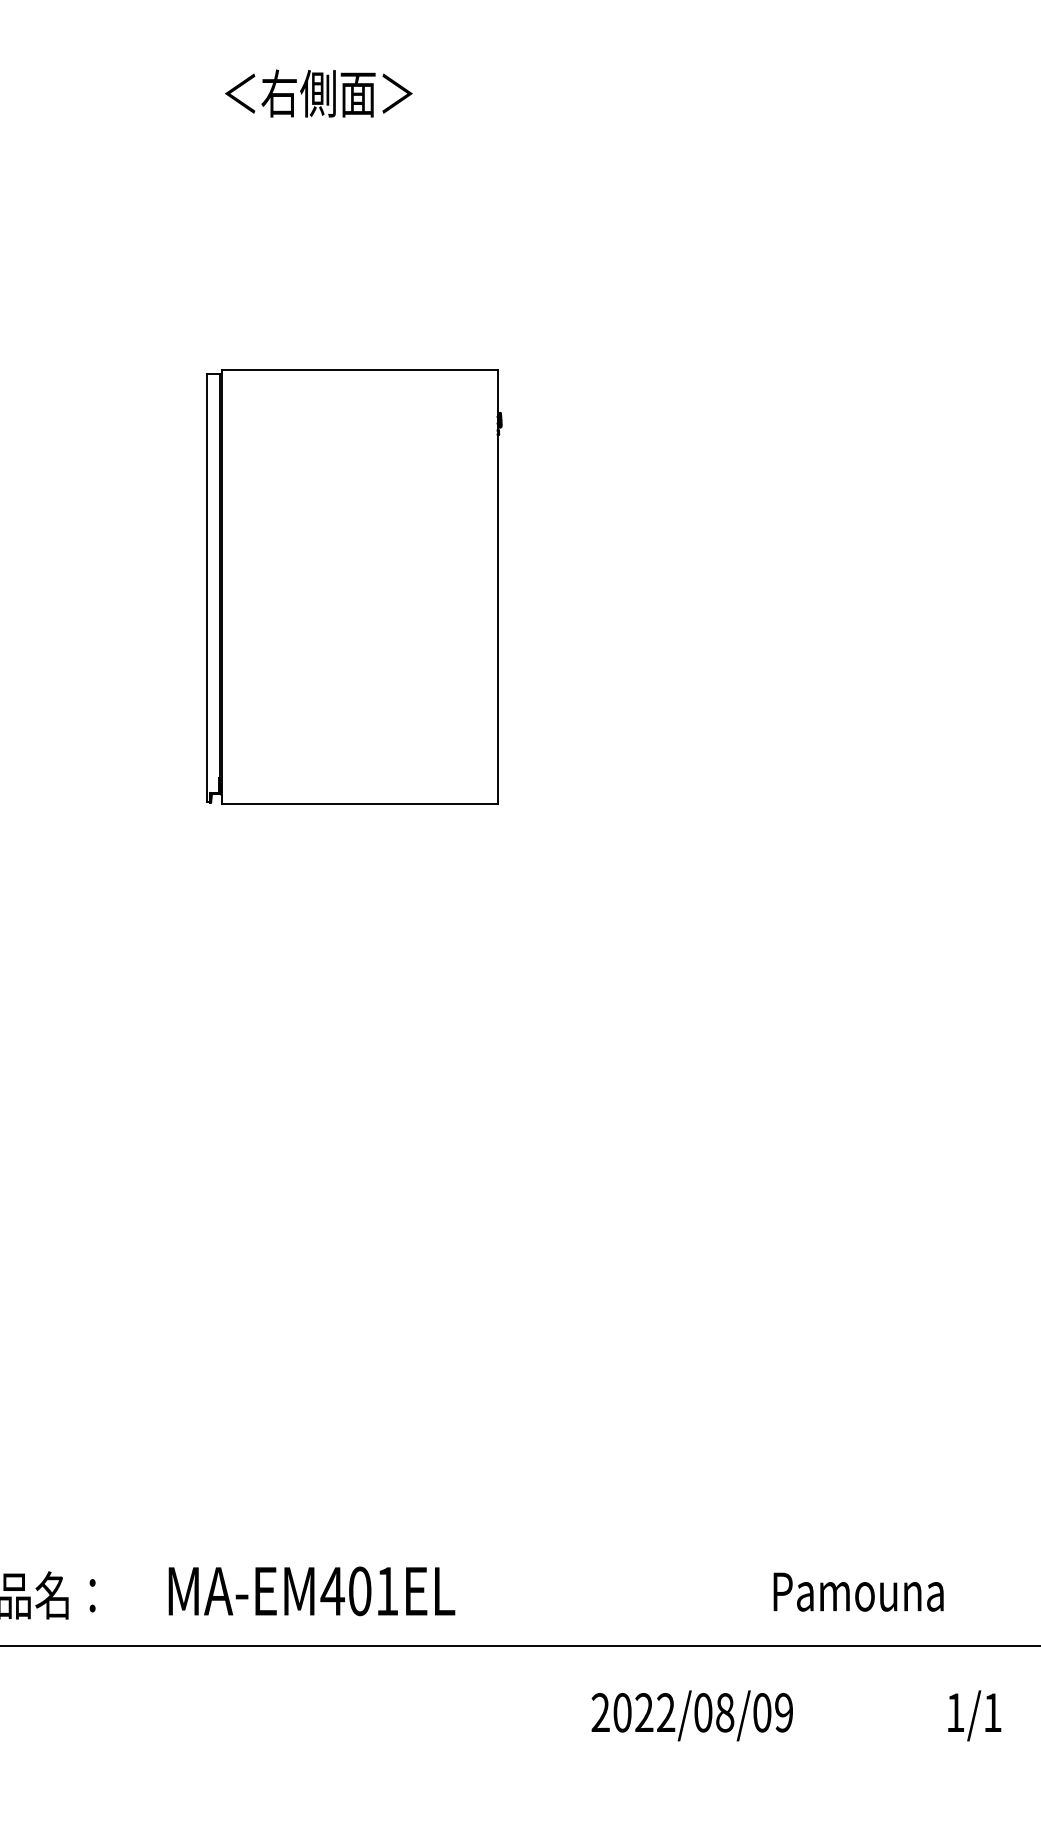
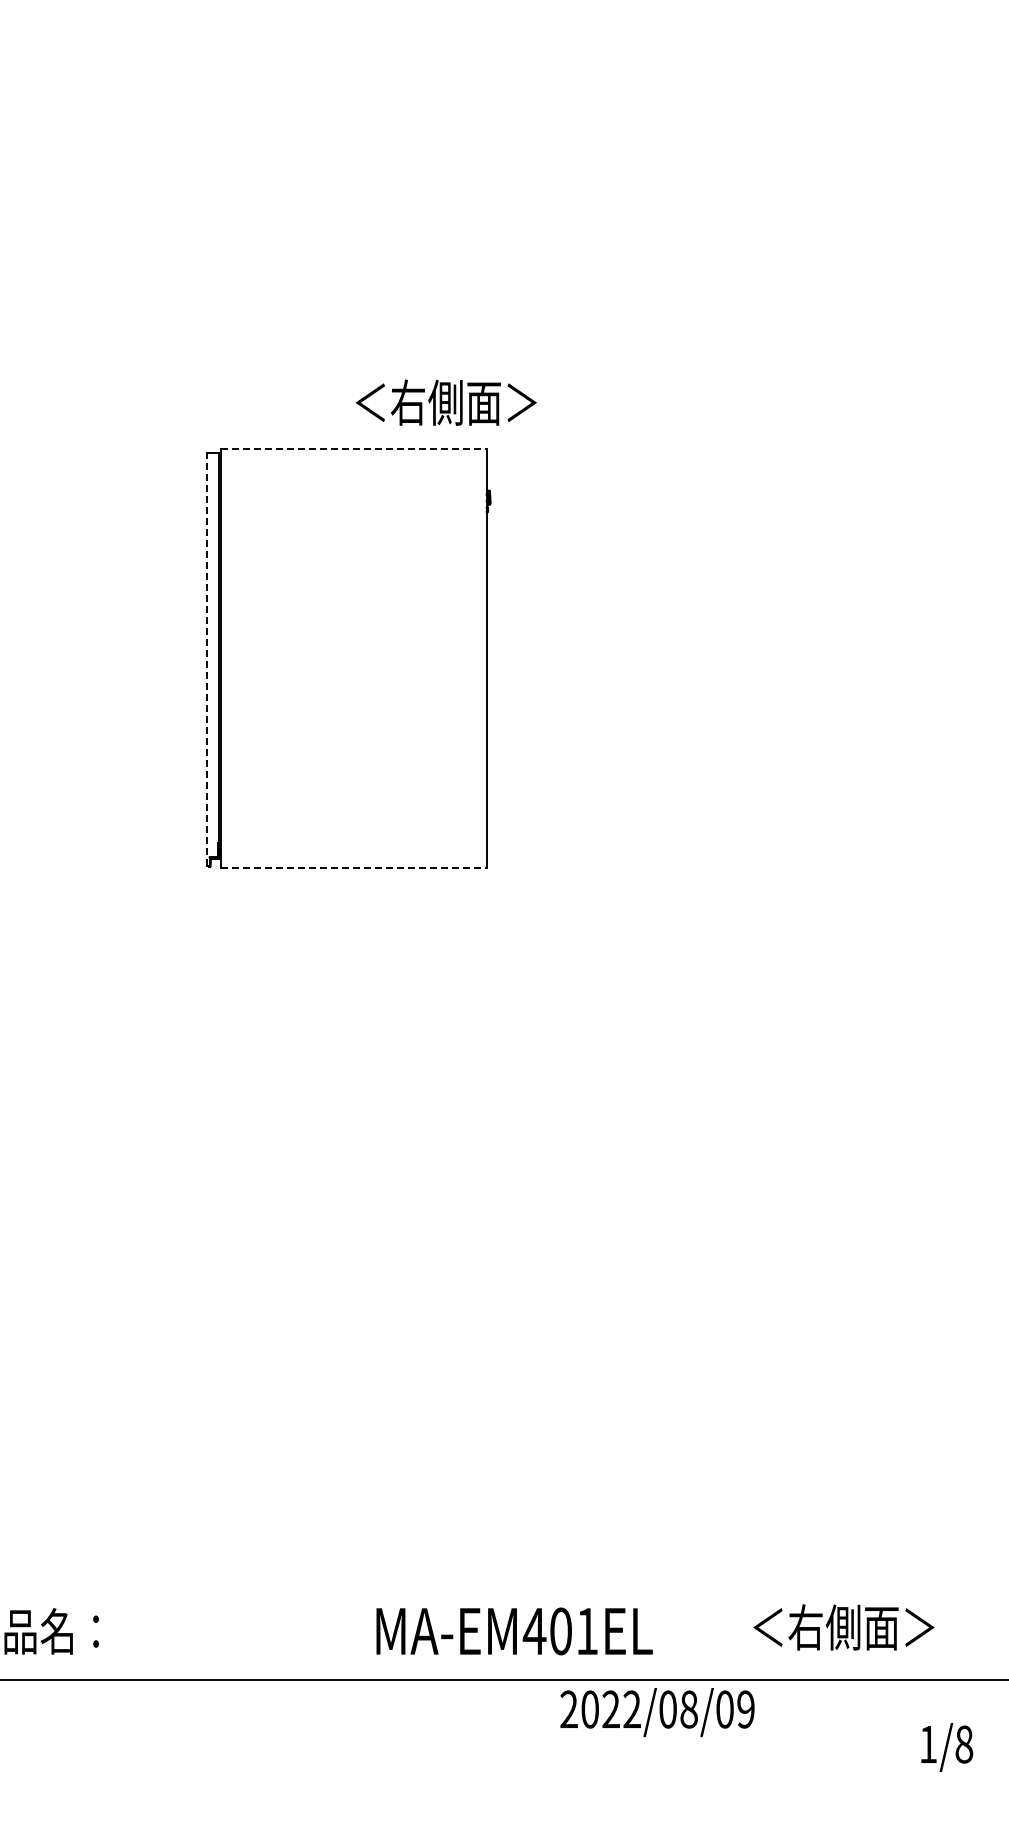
text: (318, 93) -> (445, 402), moved
line: (359, 370) -> (353, 449), solid -> dashed
line: (207, 587) -> (206, 659), solid -> dashed
line: (359, 803) -> (353, 867), solid -> dashed
text: (311, 1591) -> (514, 1631), moved
text: (867, 1591) -> (843, 1627), Pamouna -> ＜右側面＞
text: (992, 1712) -> (964, 1744), 1/1 -> 1/8
text: (692, 1715) -> (657, 1712), moved

